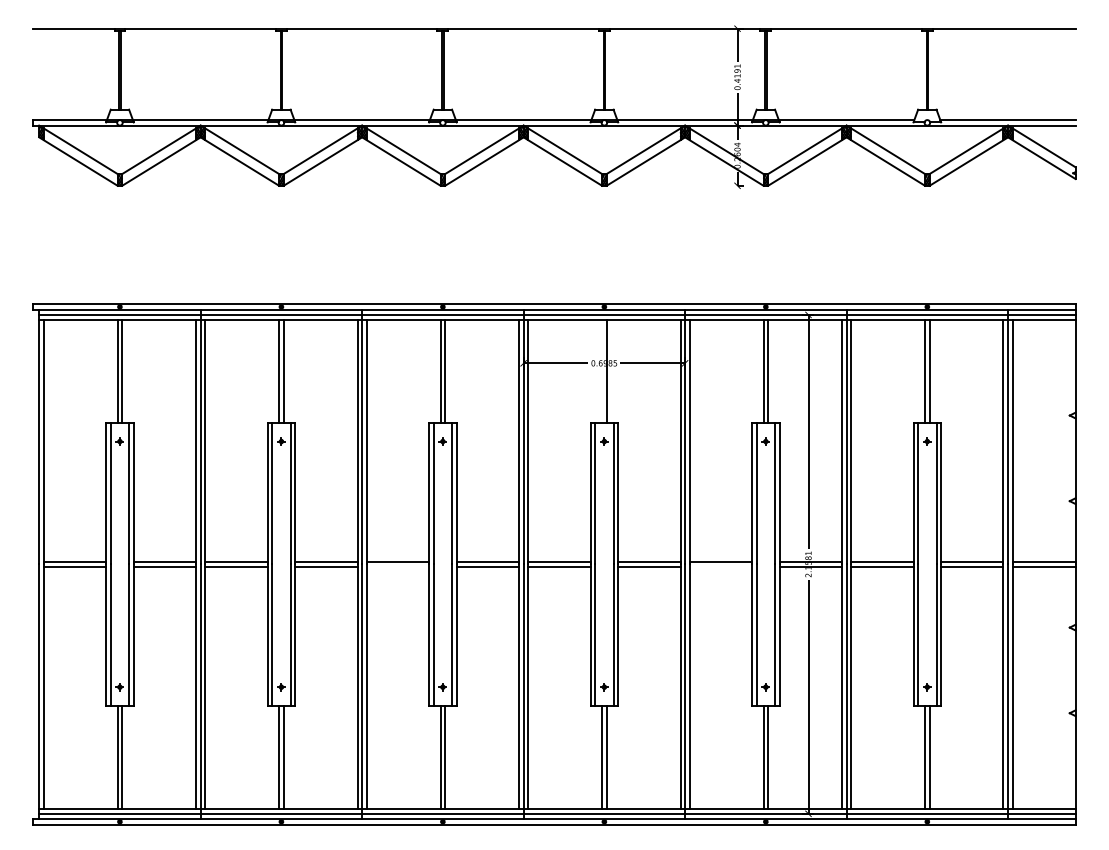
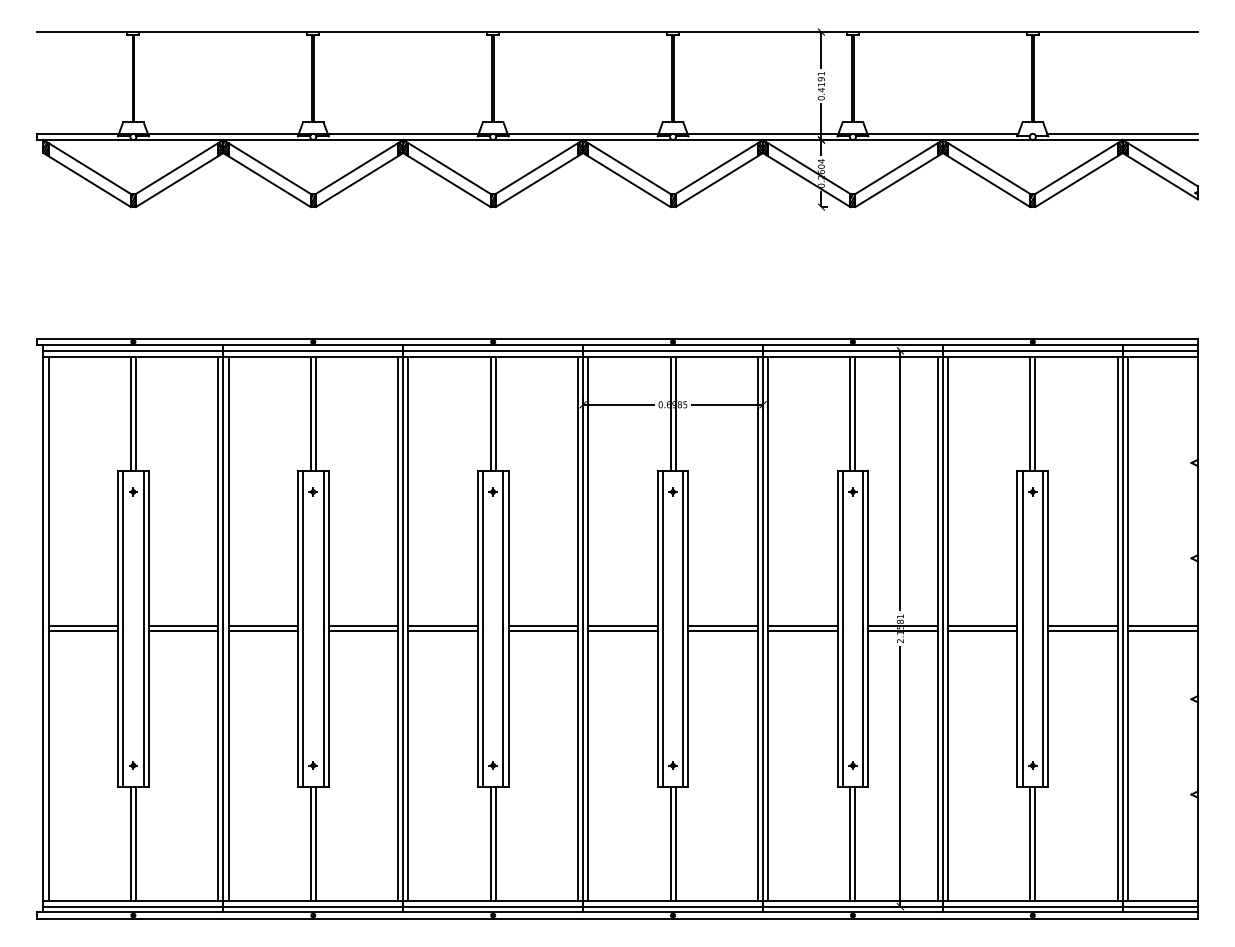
line: (602, 371) -> (670, 413), added
line: (397, 566) -> (442, 631), added
line: (720, 566) -> (802, 631), added

